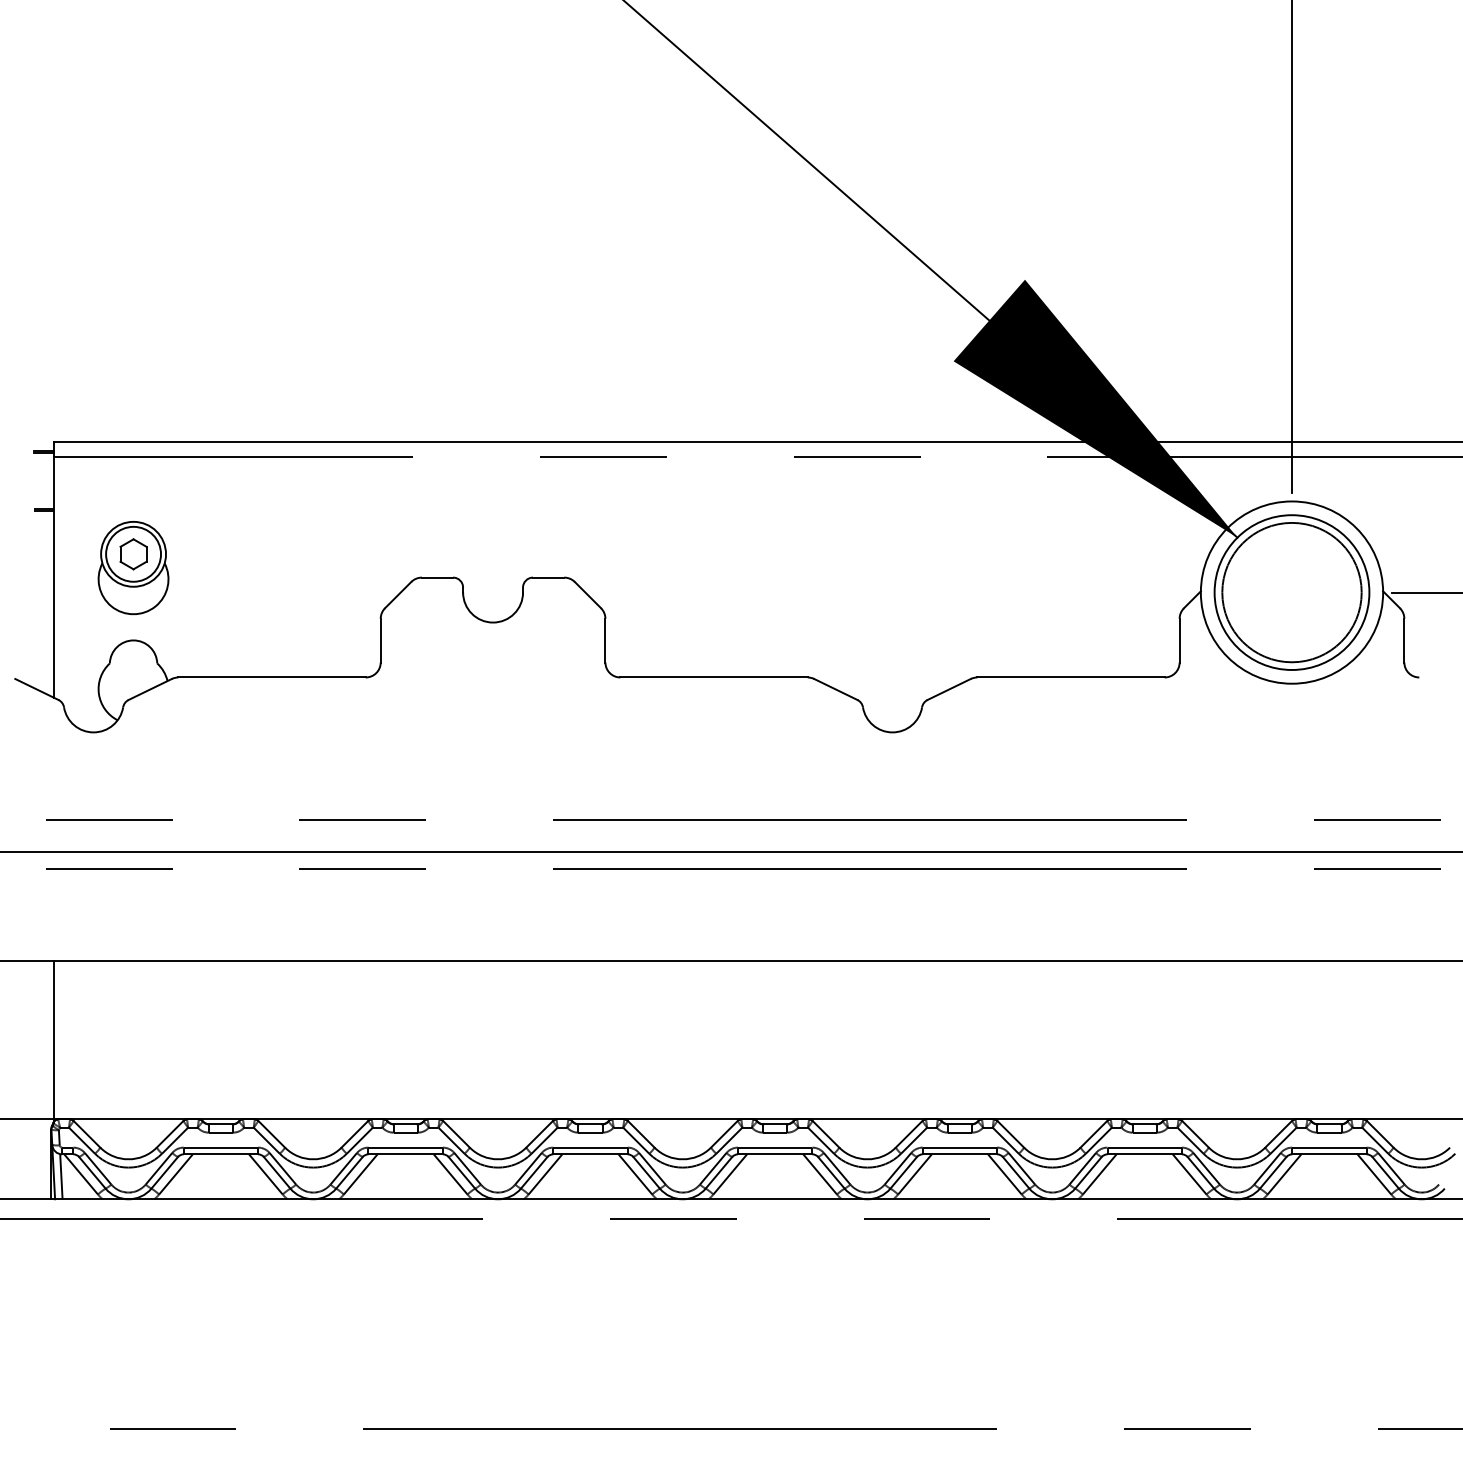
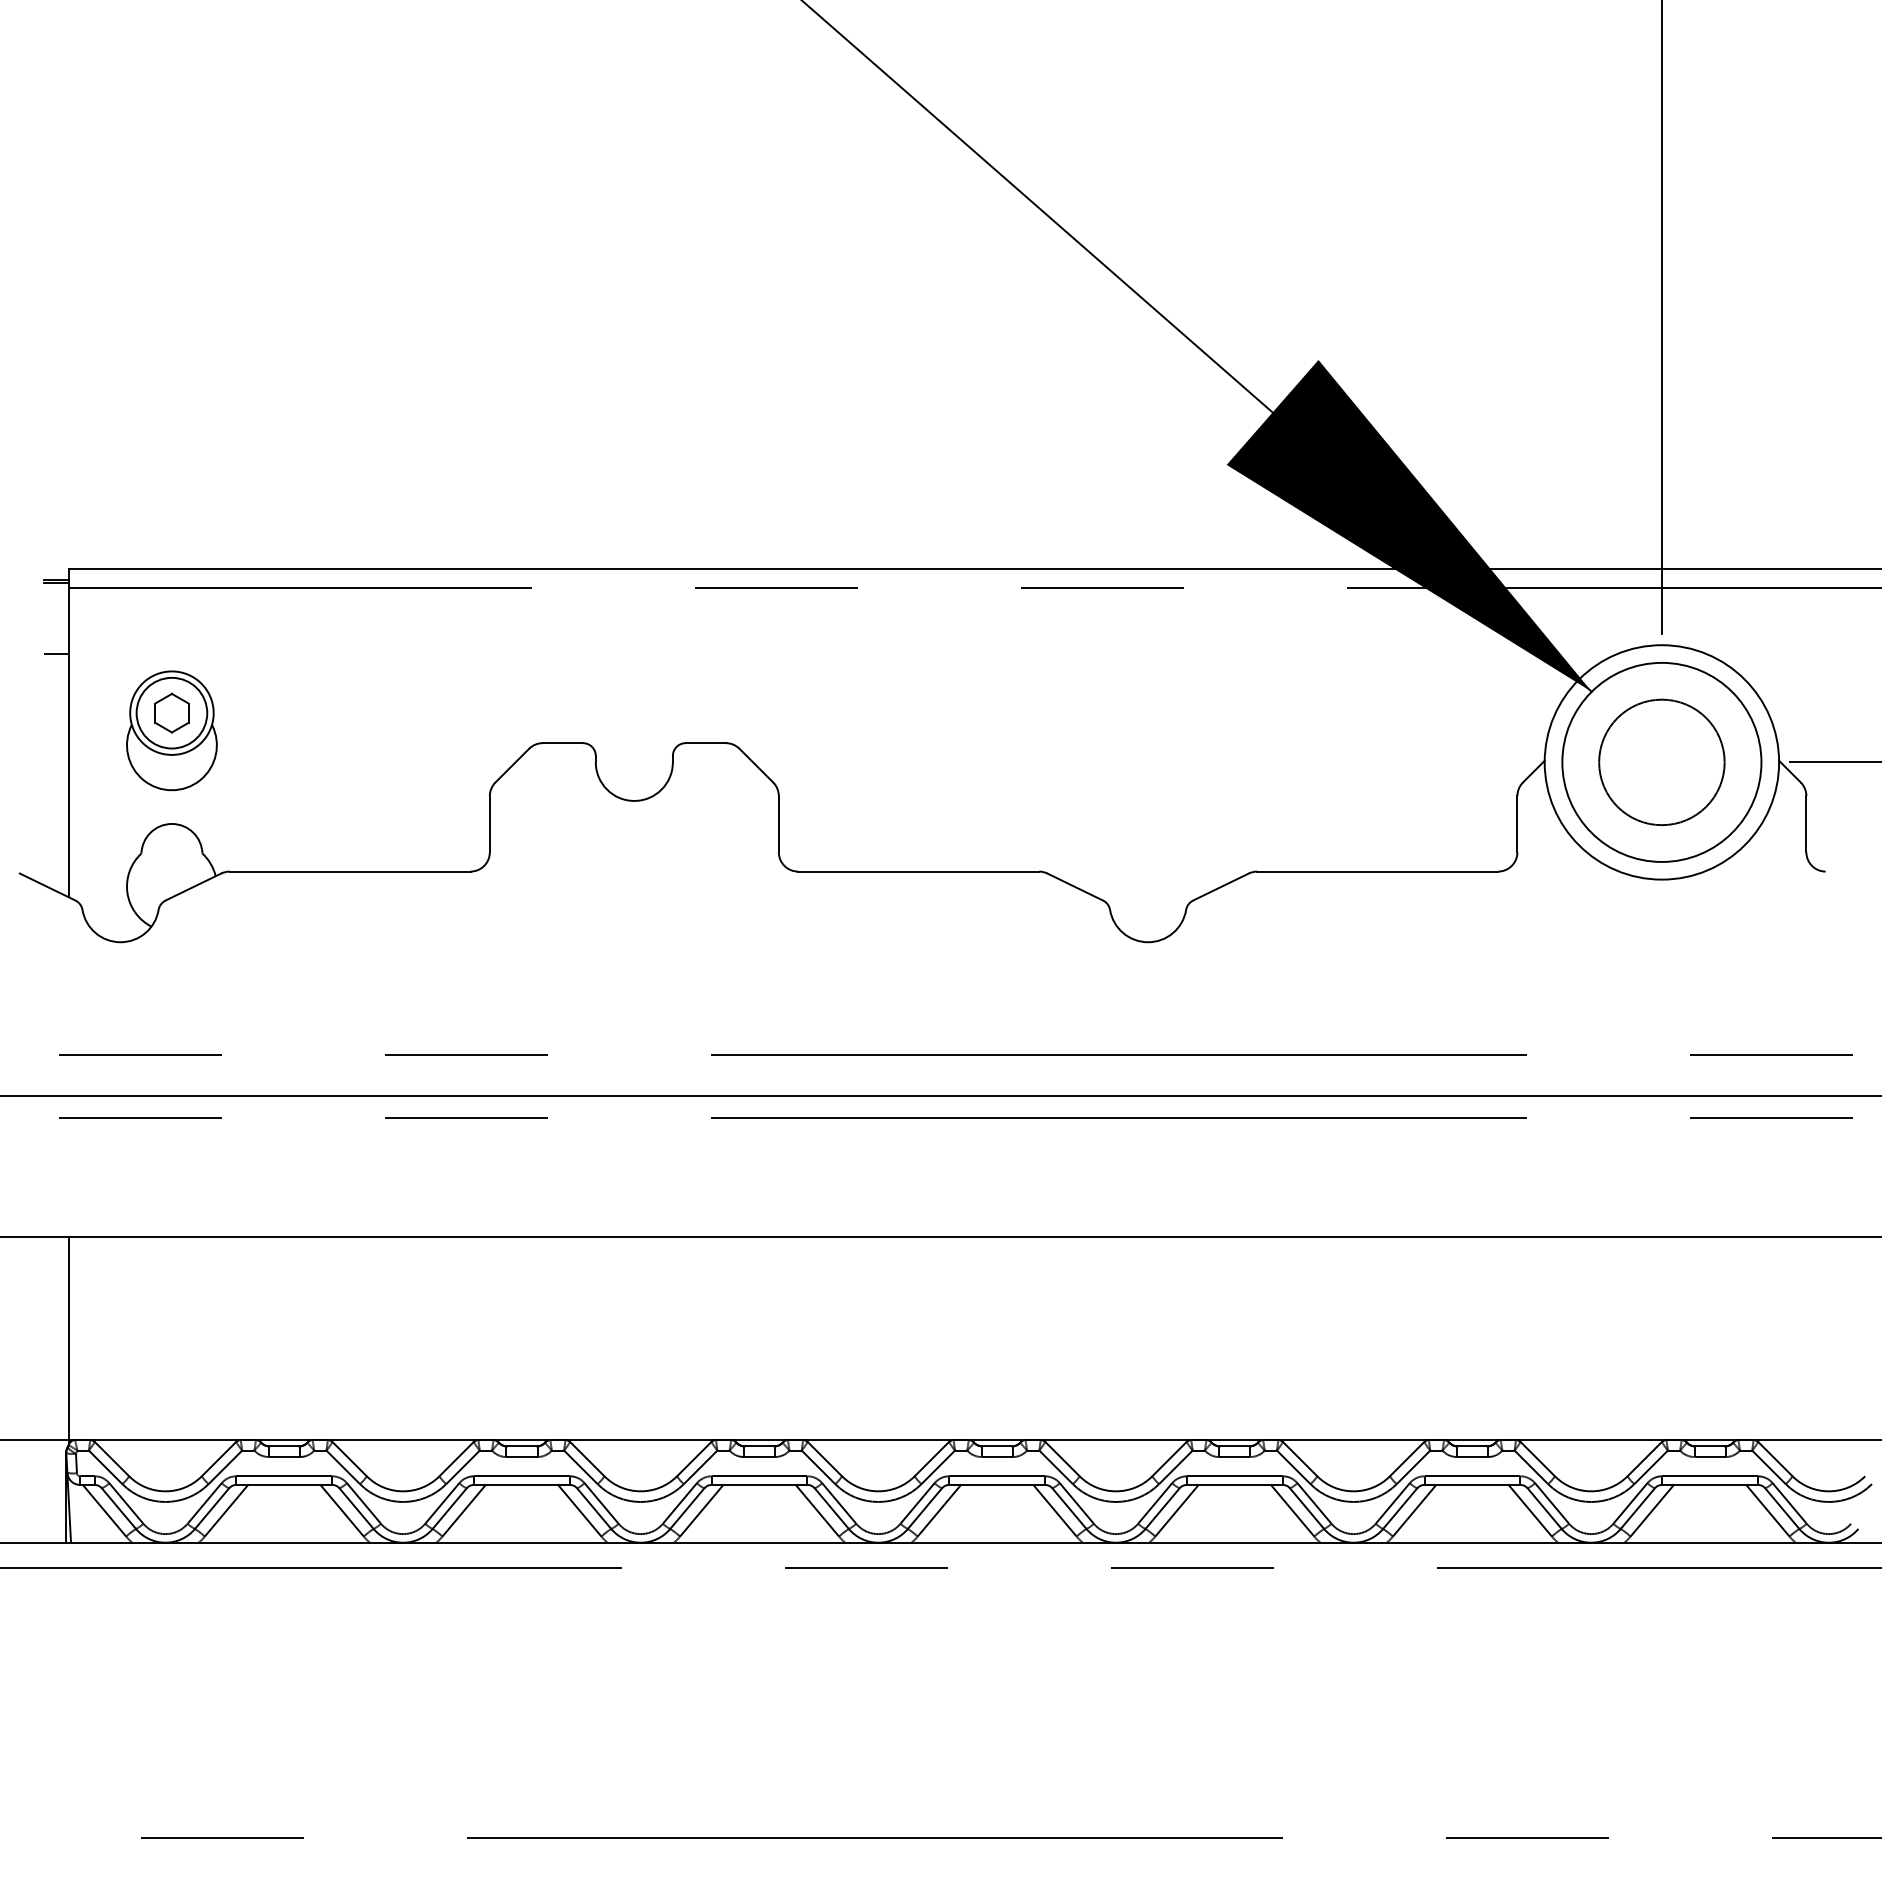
line: (43, 511) -> (56, 657), removed
circle: (1291, 592) -> (1661, 762), size x0.7
line: (60, 1176) -> (78, 1513), removed

